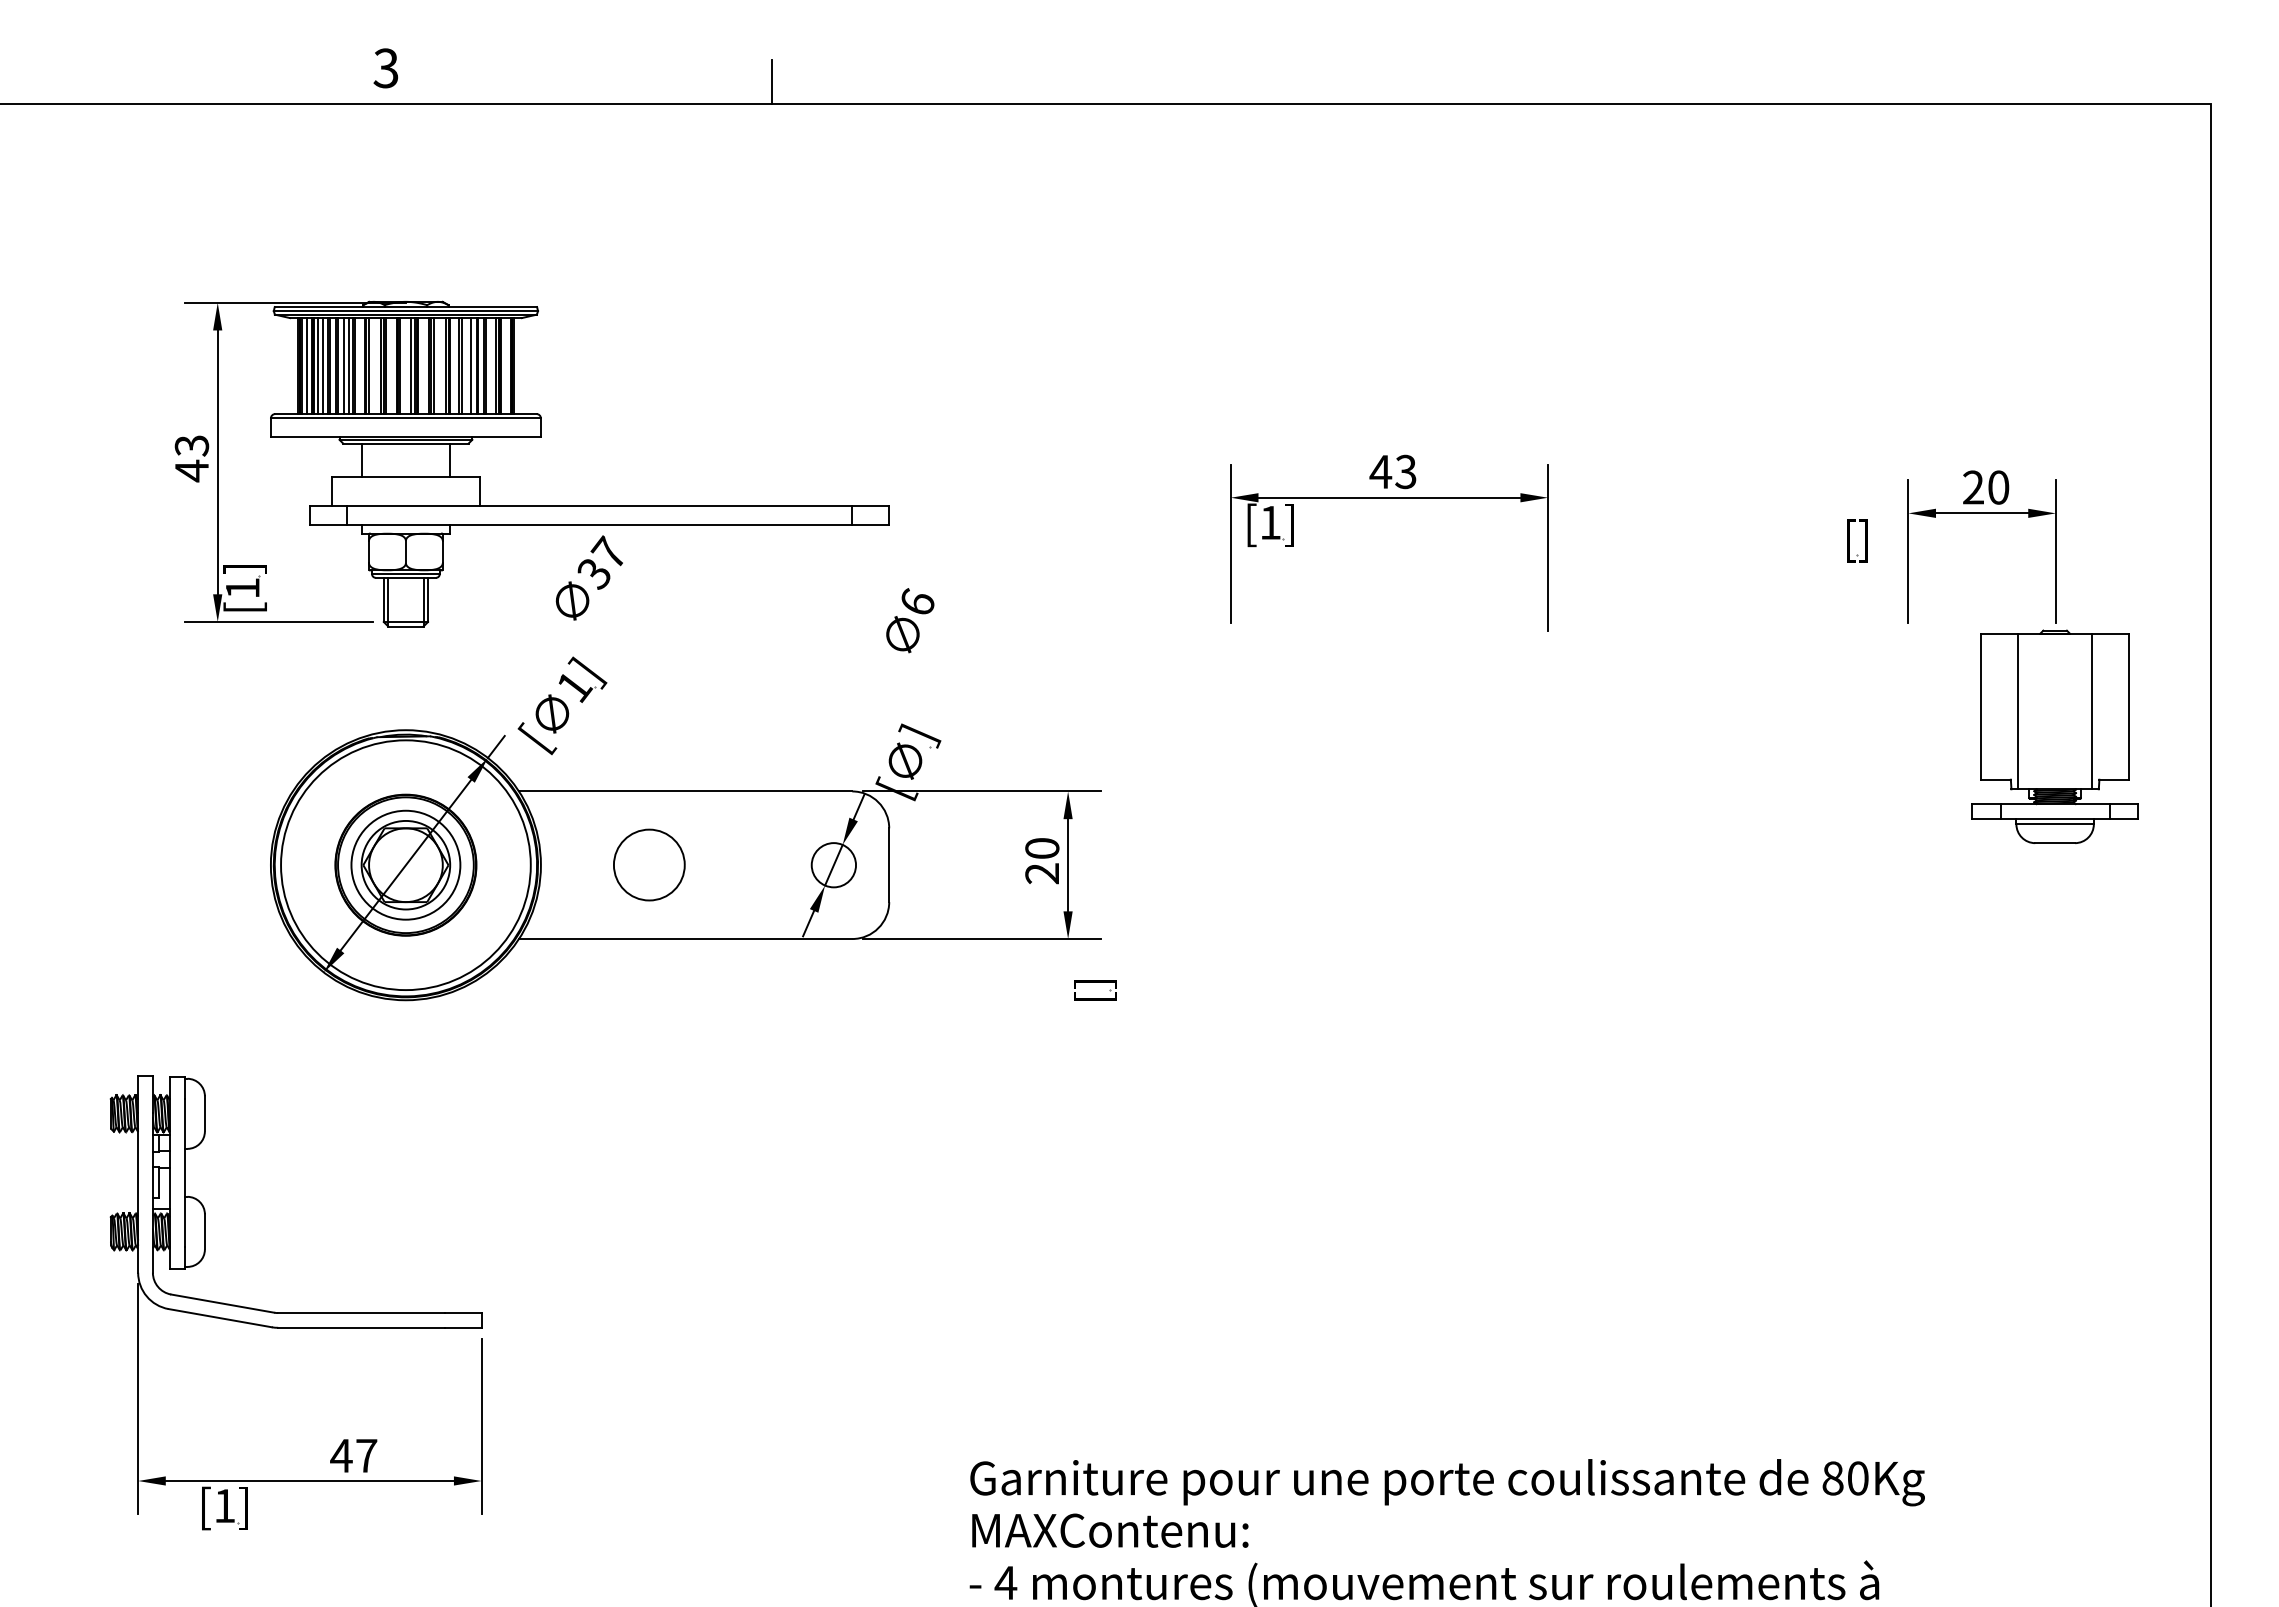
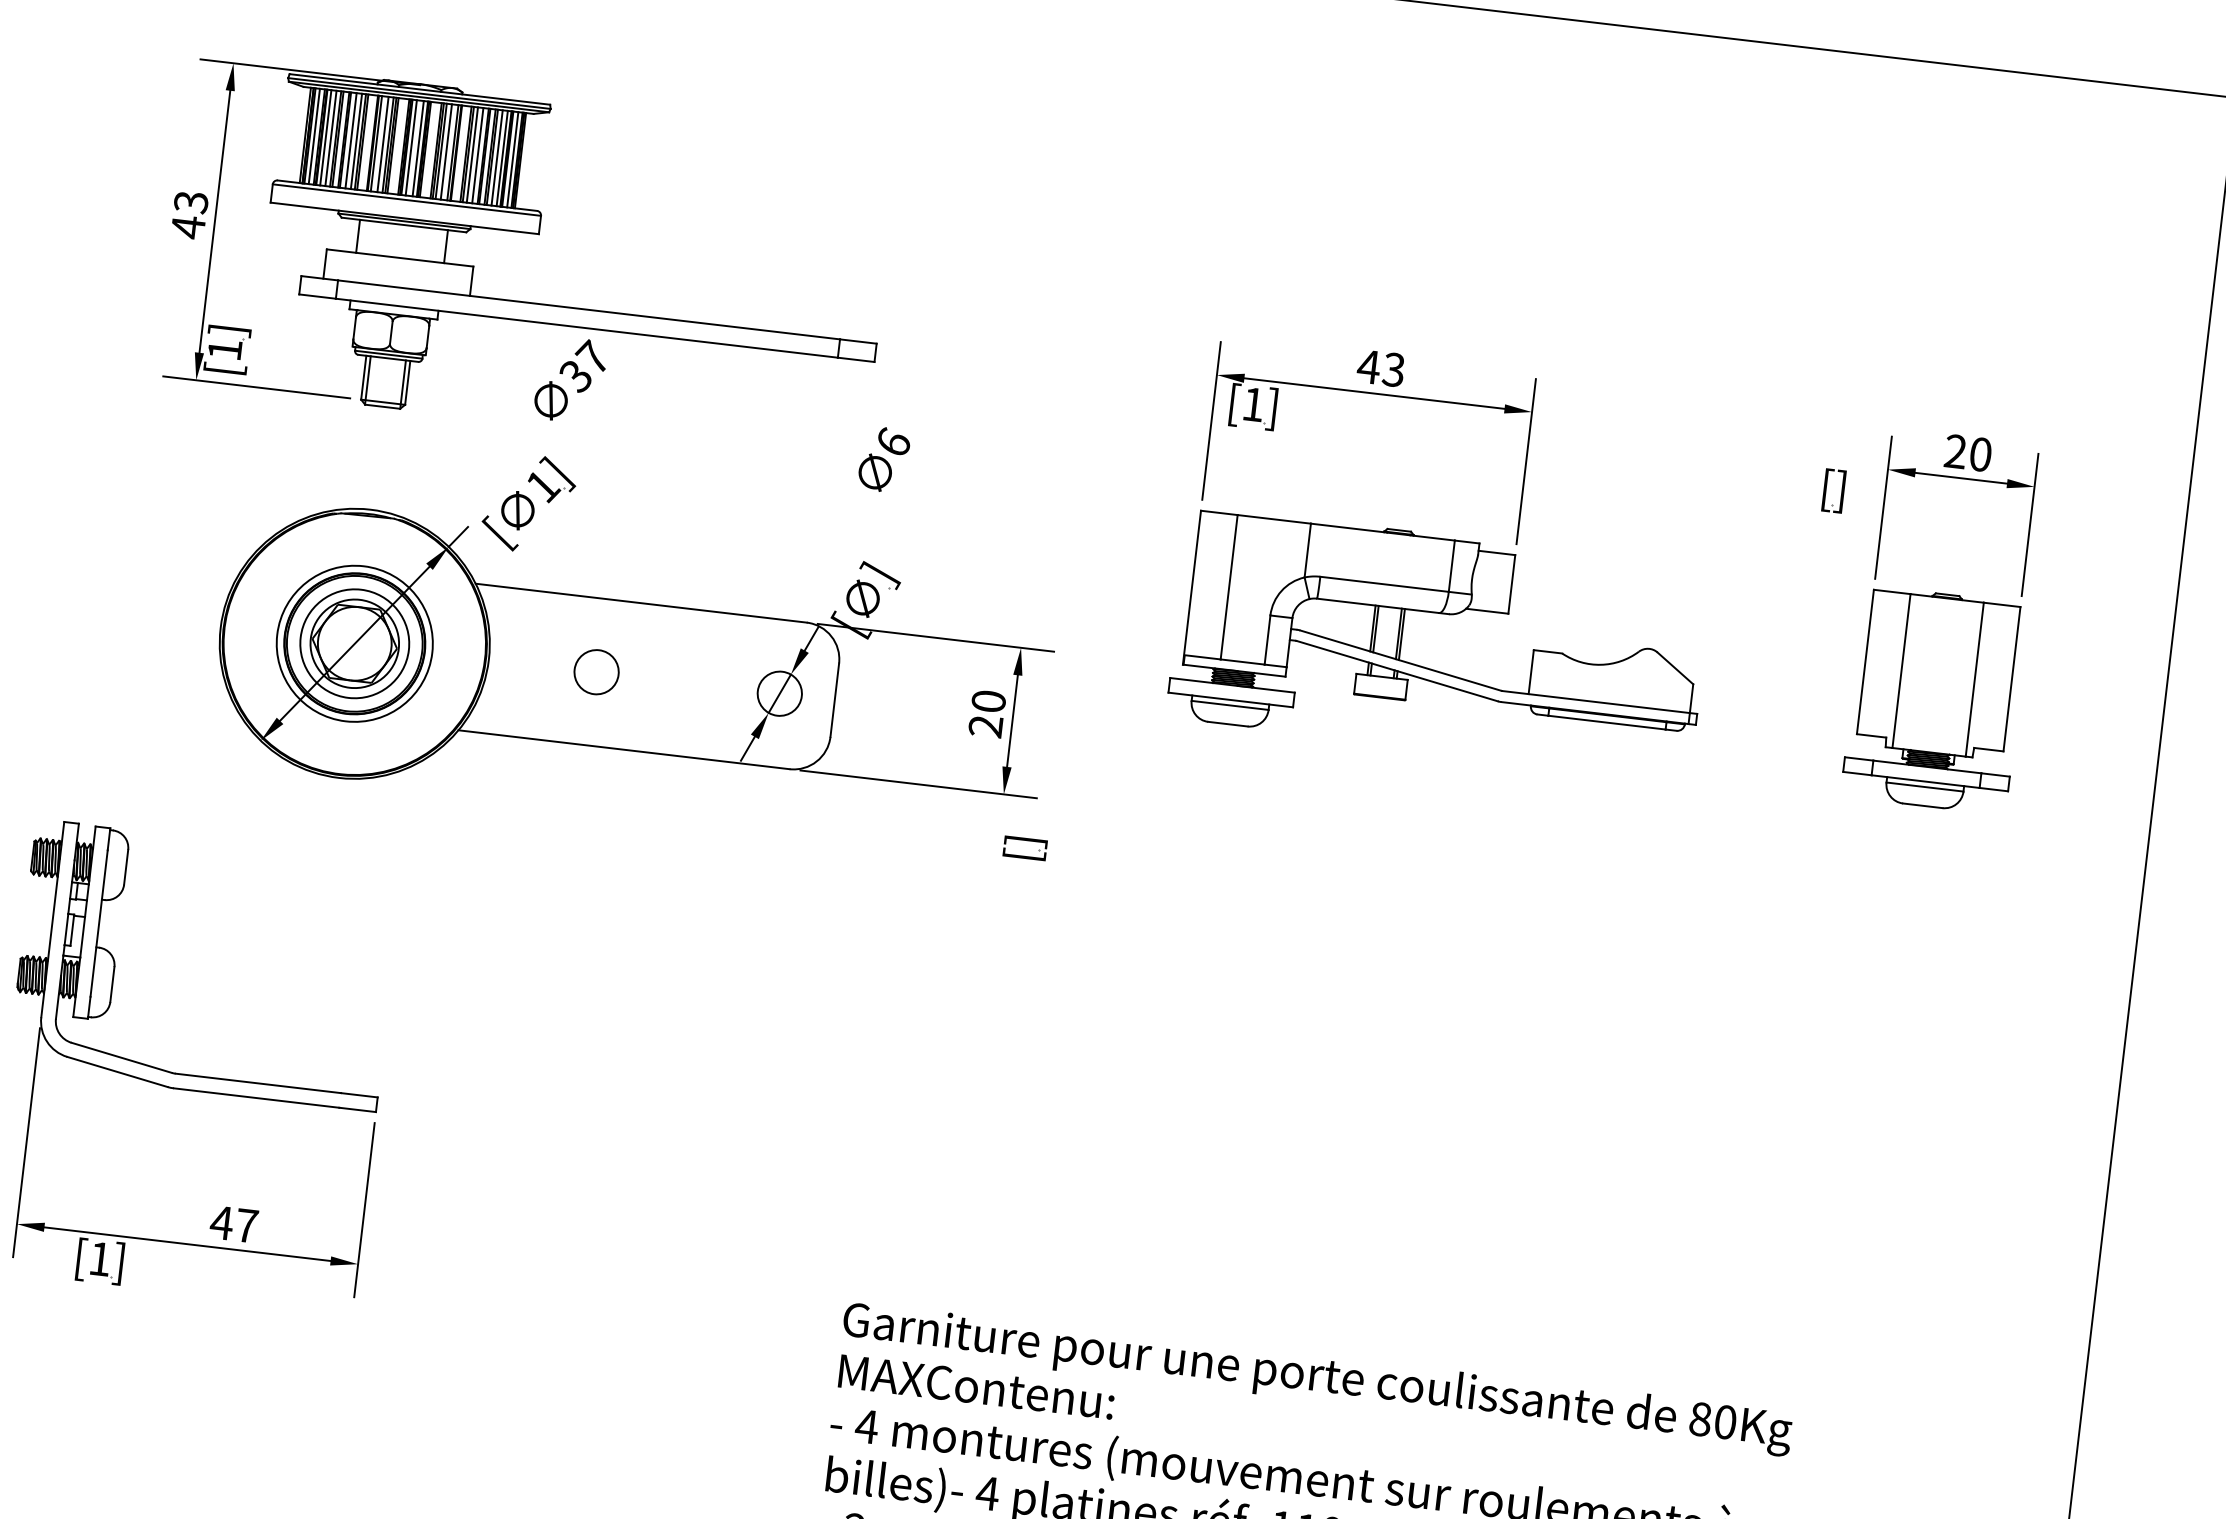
line: (375, 366) -> (382, 144), added
line: (404, 366) -> (411, 148), added
line: (439, 366) -> (446, 152), added
line: (465, 366) -> (472, 155), added
line: (490, 366) -> (496, 158), added
line: (506, 366) -> (512, 160), added
part: (1483, 708) -> (1443, 613), added
part: (2054, 736) -> (1934, 699), moved
circle: (405, 865) -> (354, 644), size x0.62
circle: (649, 865) -> (596, 672), size x0.62

